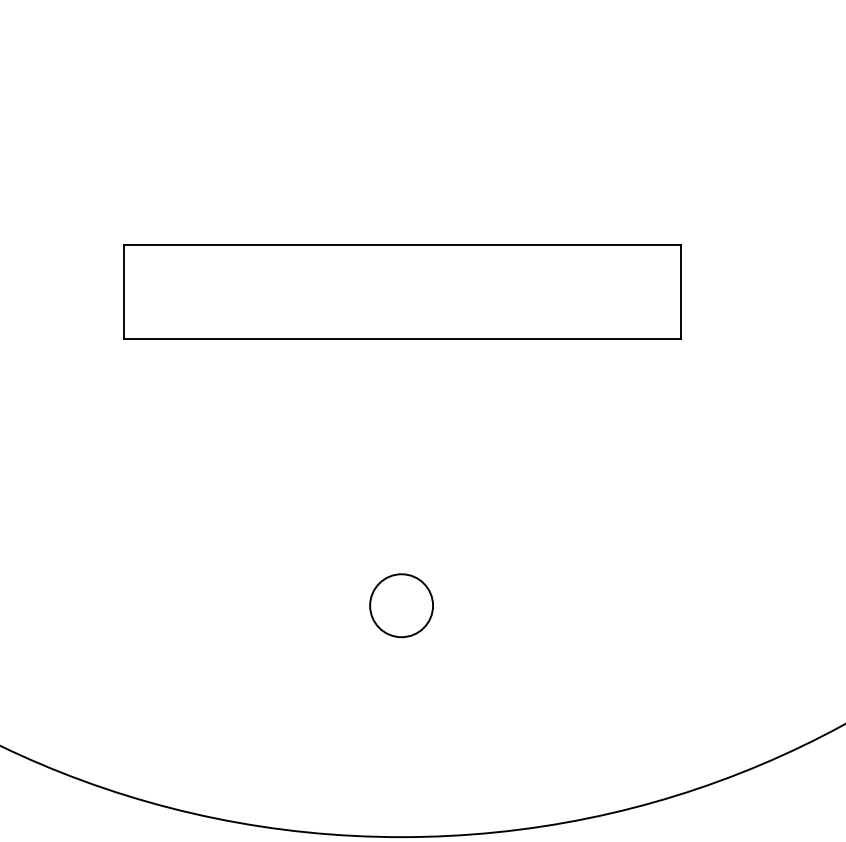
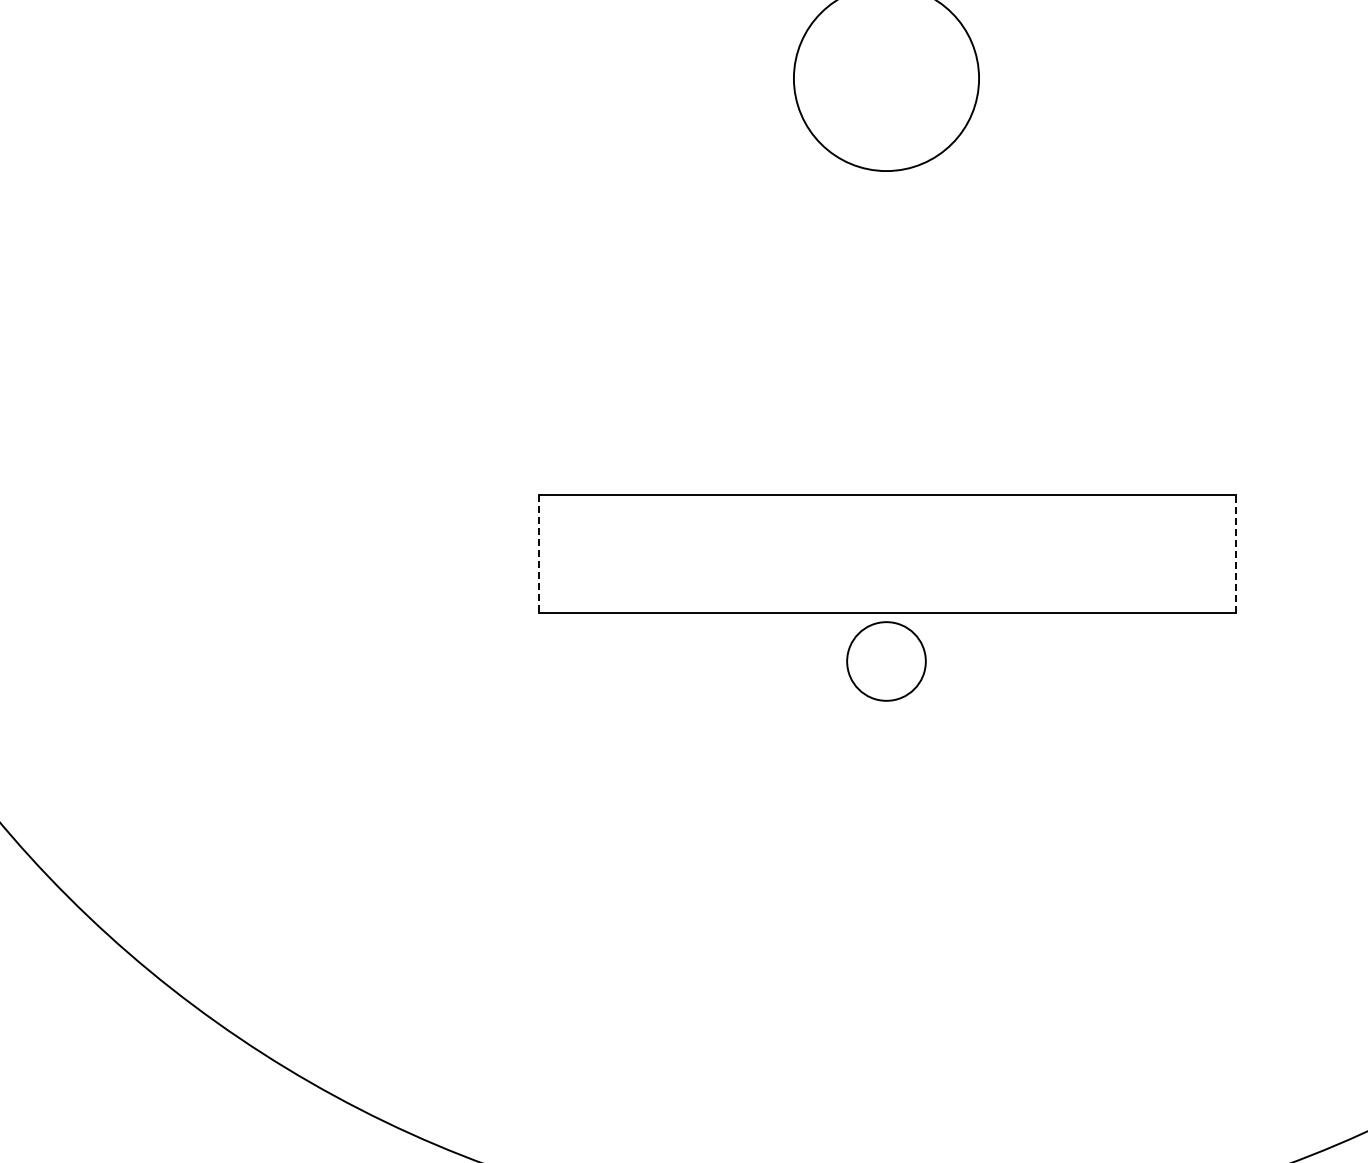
line: (681, 291) -> (1236, 553), solid -> dashed
line: (124, 292) -> (539, 554), solid -> dashed
circle: (401, 605) -> (886, 661), moved

